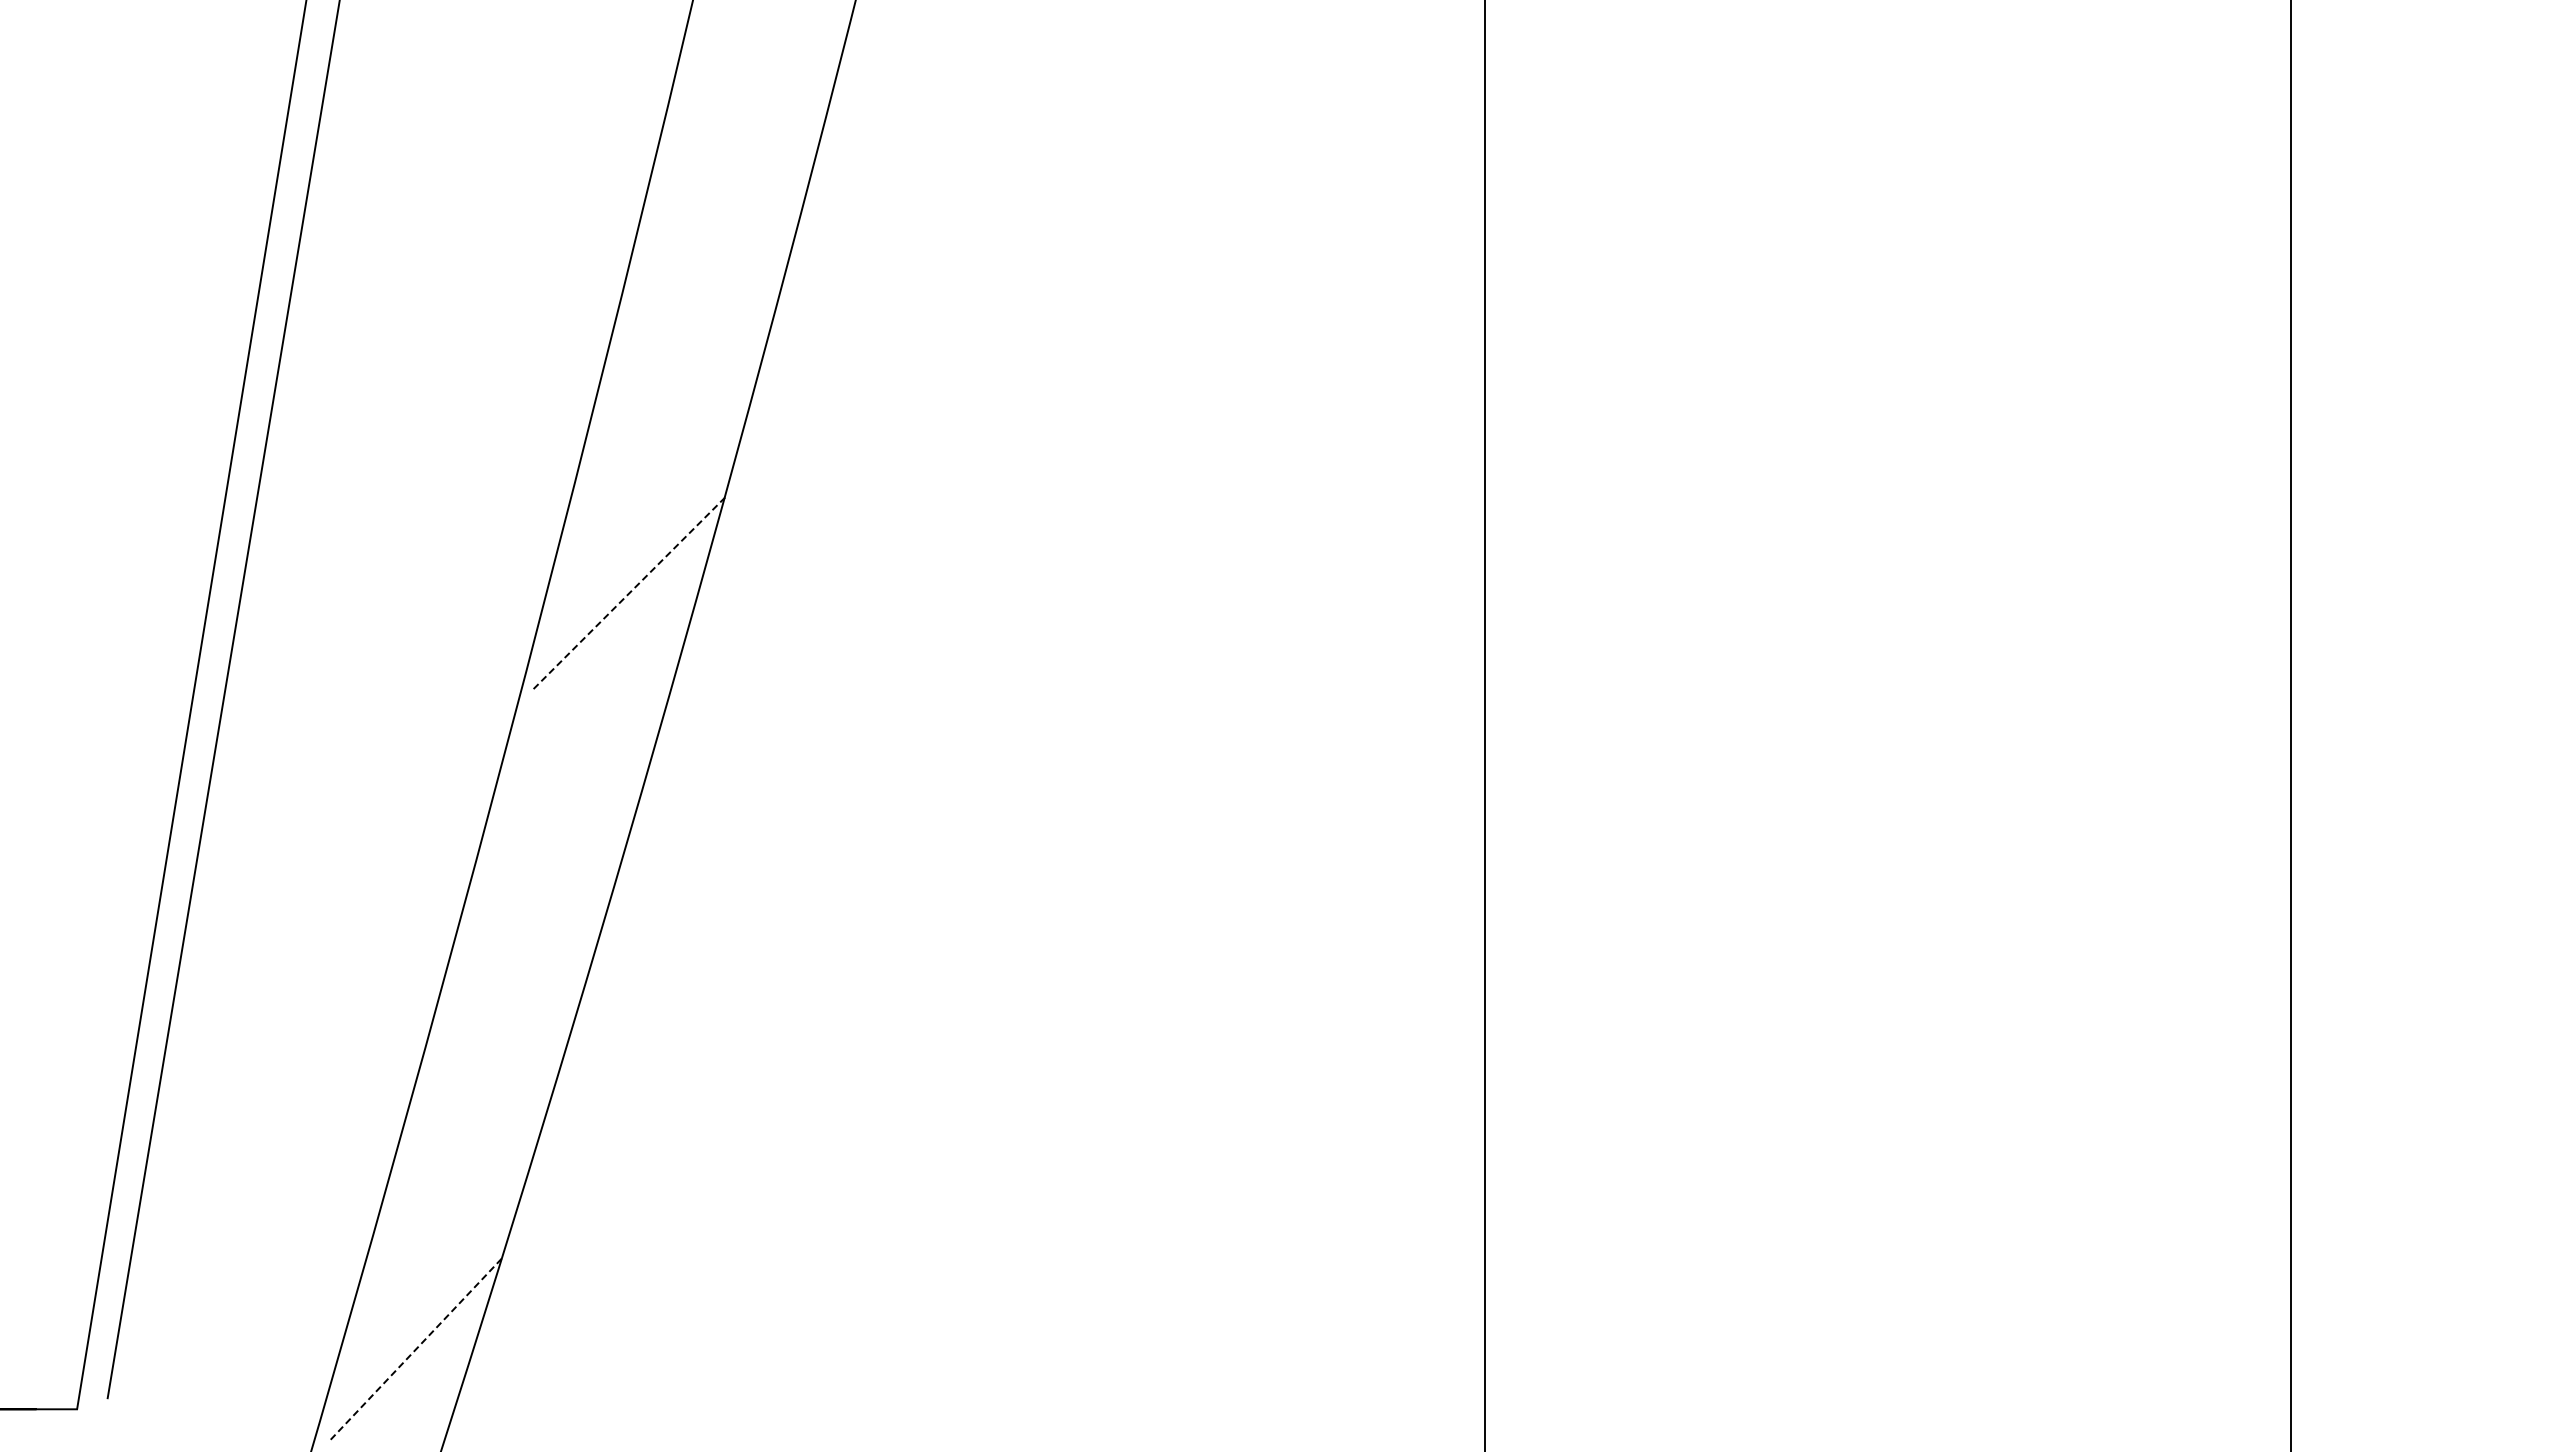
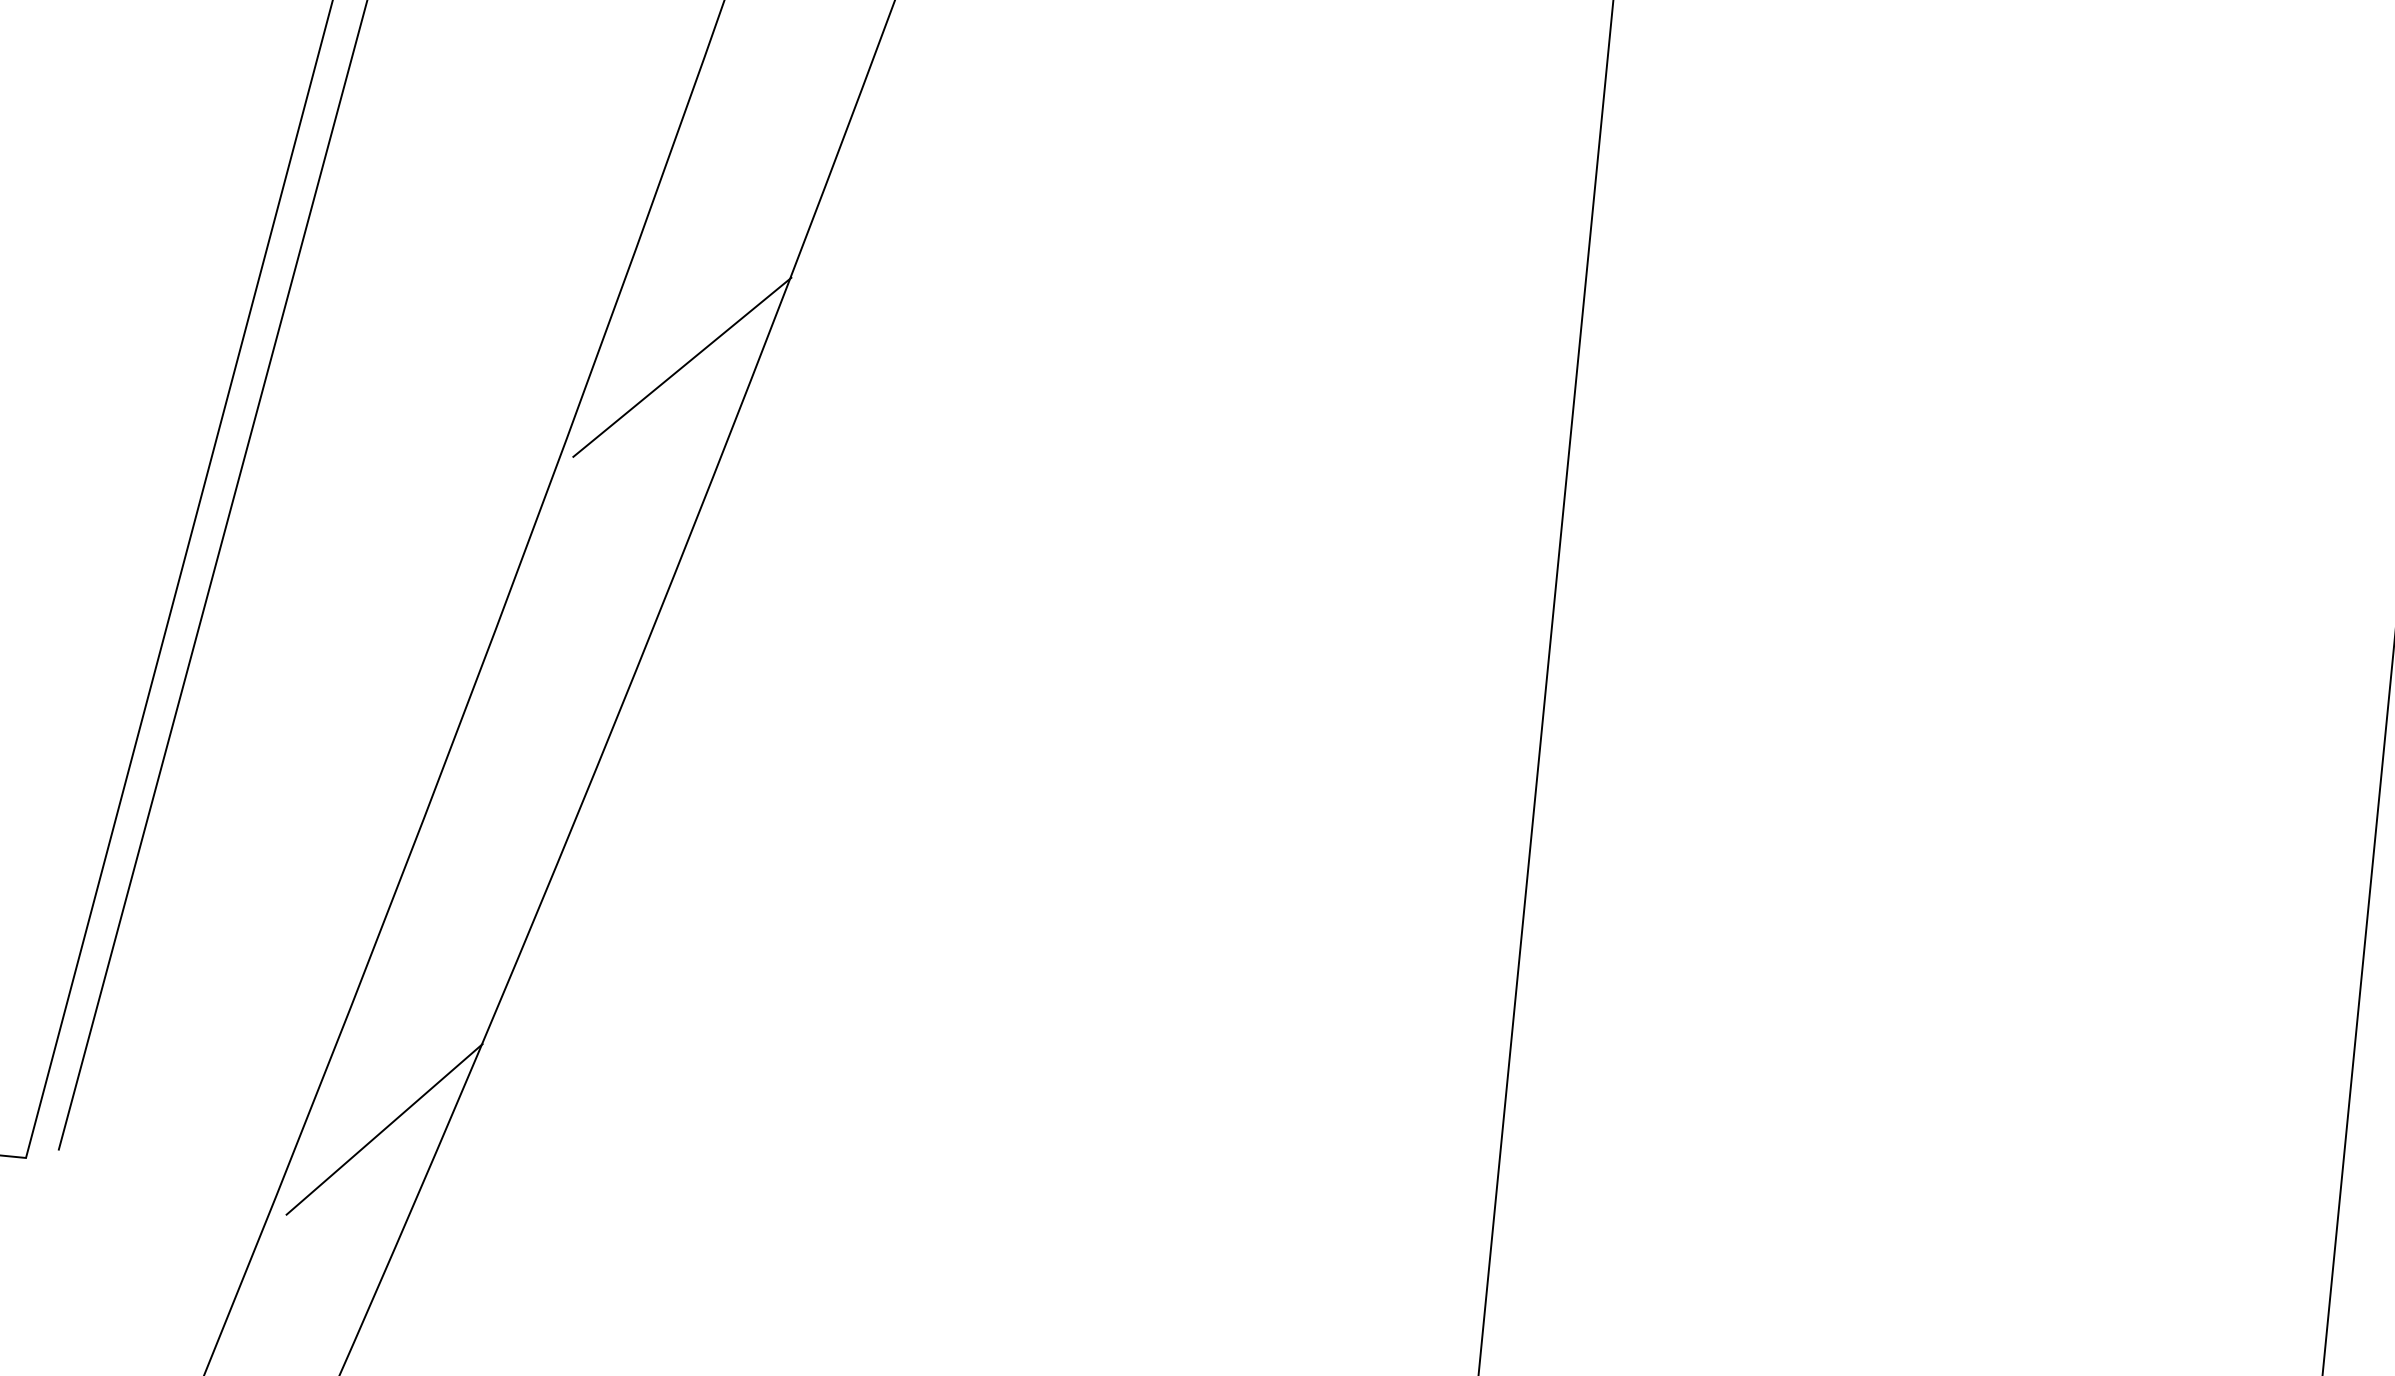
line: (630, 592) -> (682, 367), dashed -> solid
line: (416, 1348) -> (384, 1129), dashed -> solid

